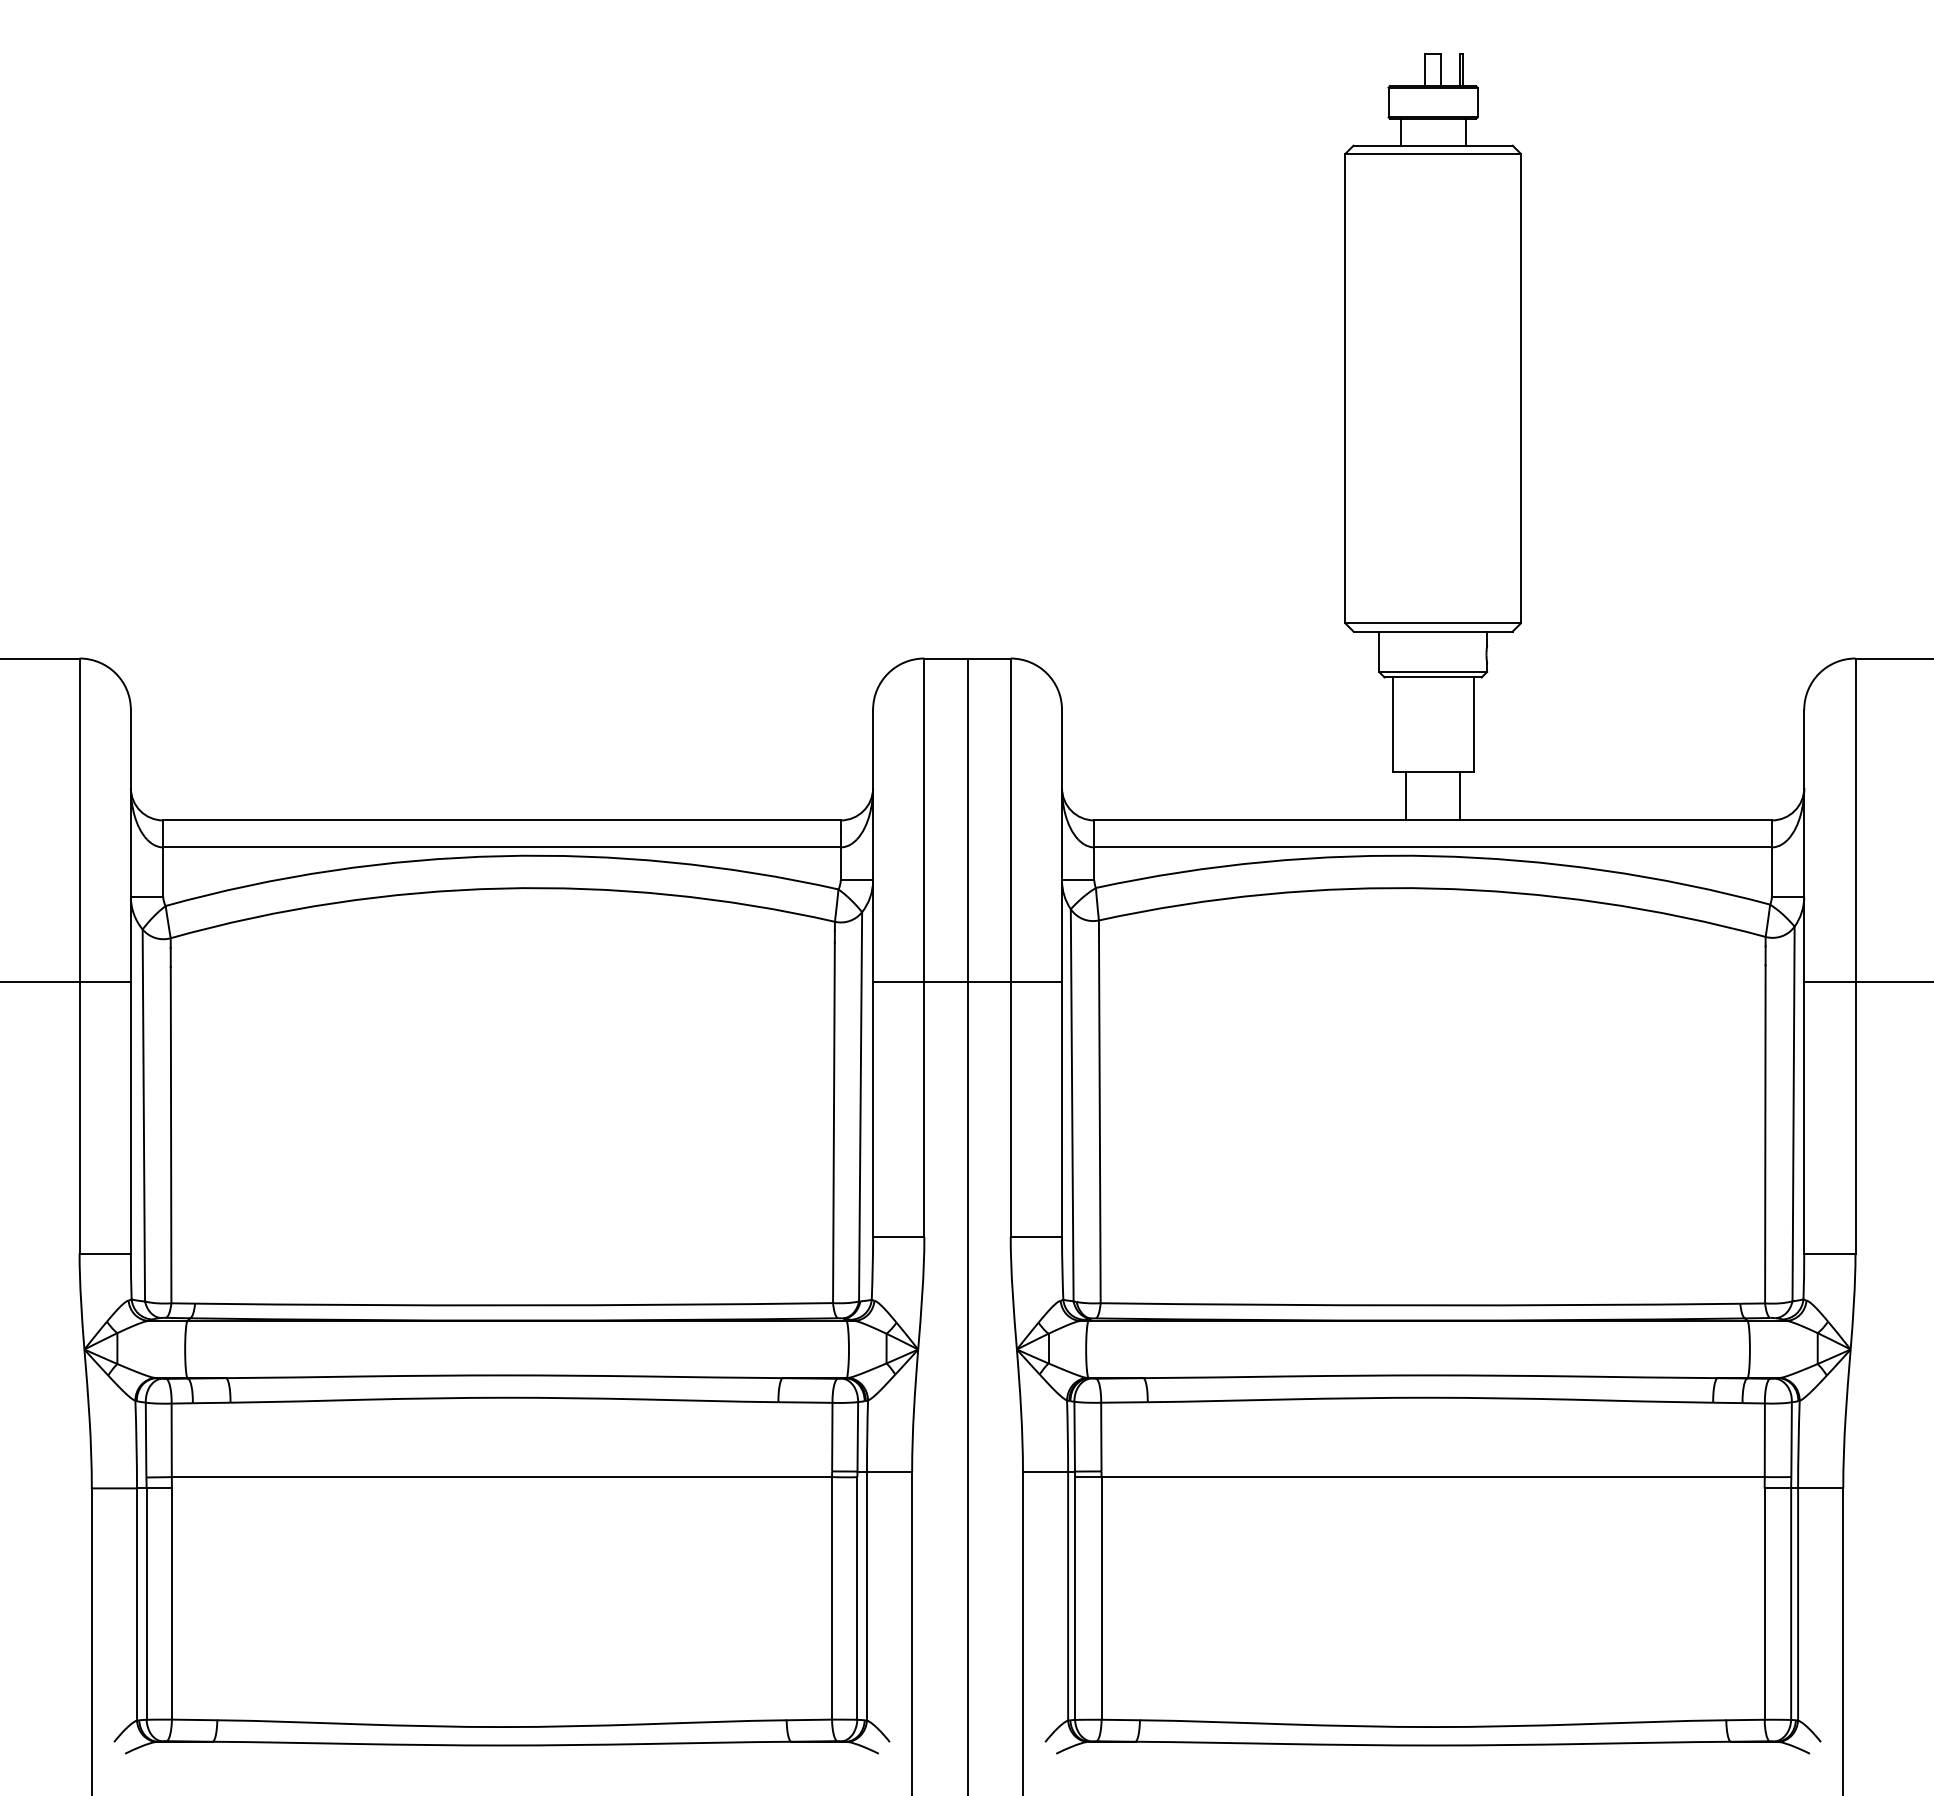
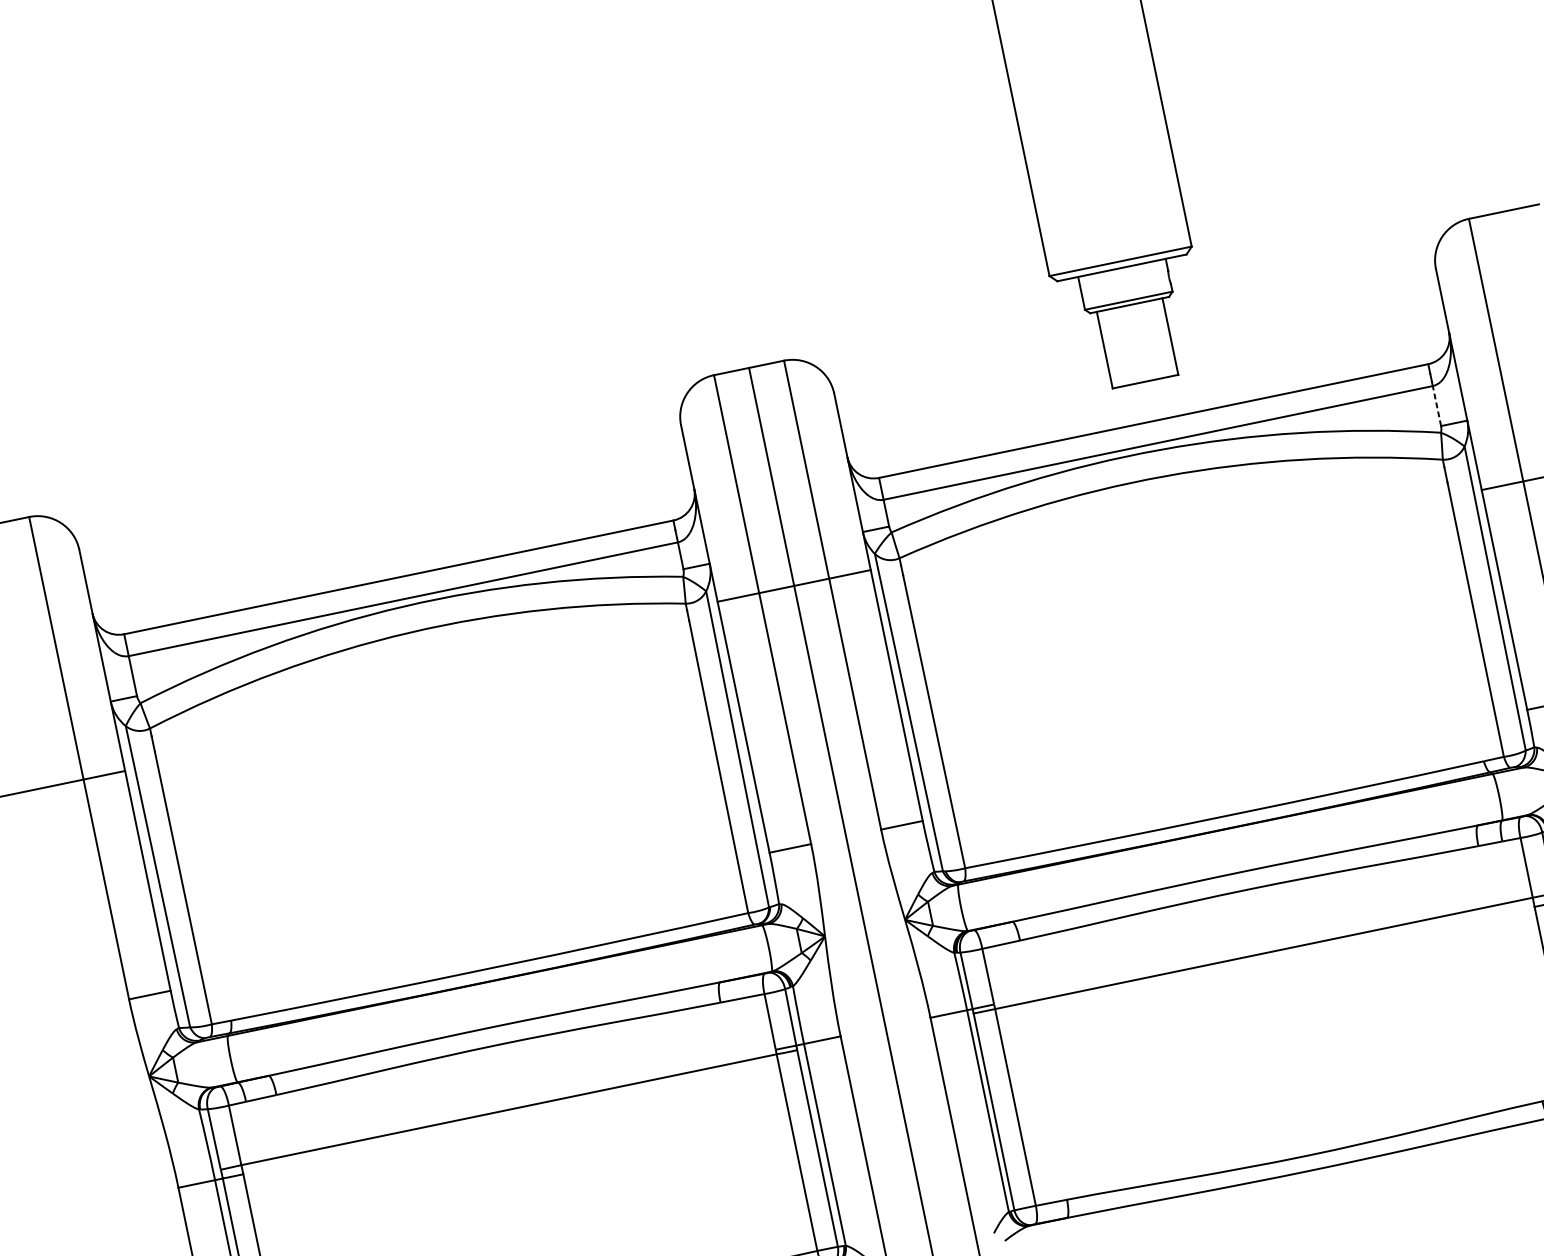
line: (1406, 795) -> (1127, 405), removed
line: (1460, 795) -> (1171, 396), removed
line: (1771, 872) -> (1436, 406), solid -> dashed
line: (967, 982) -> (794, 586), moved

